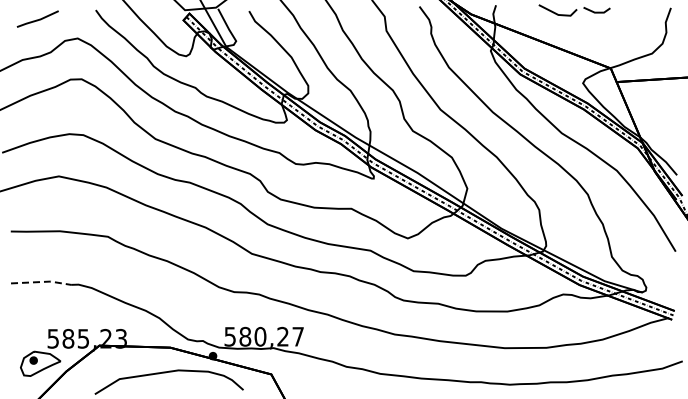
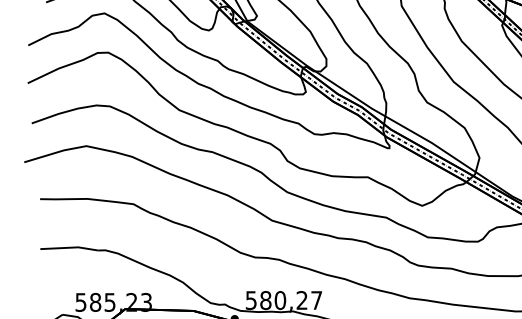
line: (41, 281) -> (69, 247), dashed -> solid

